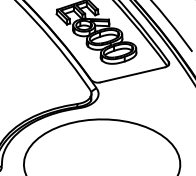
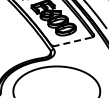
line: (132, 74) -> (73, 41), solid -> dashed

